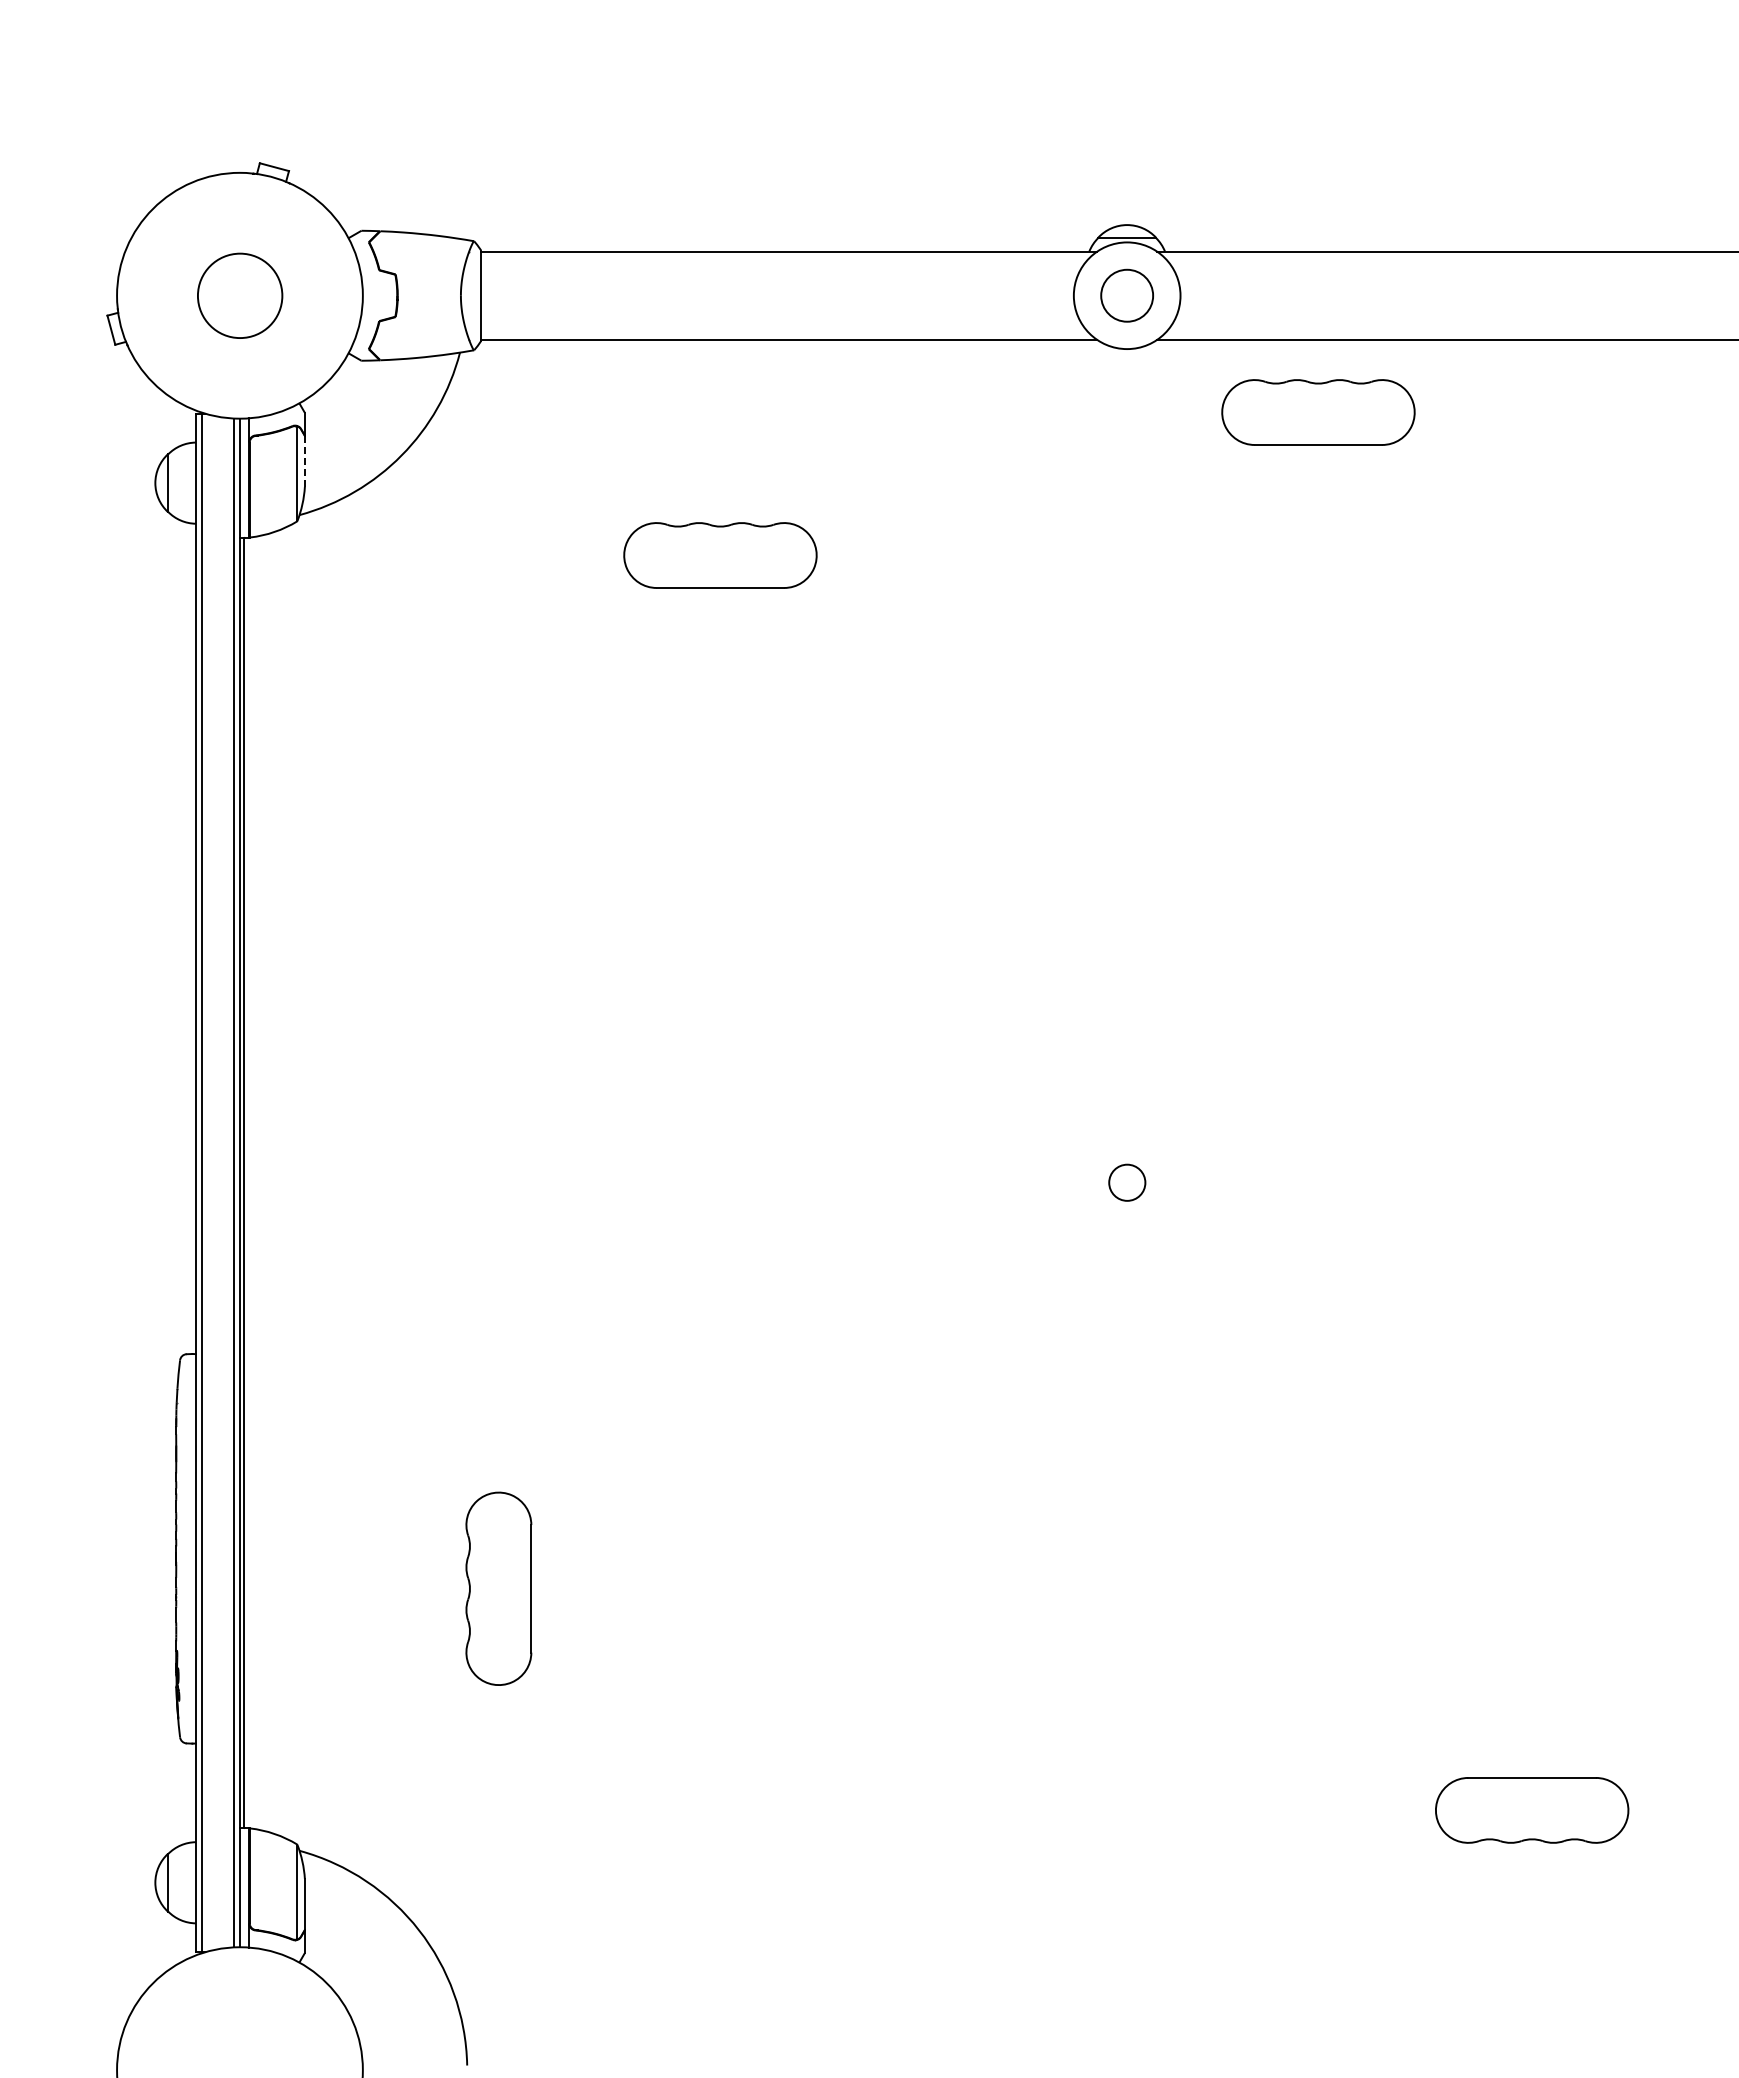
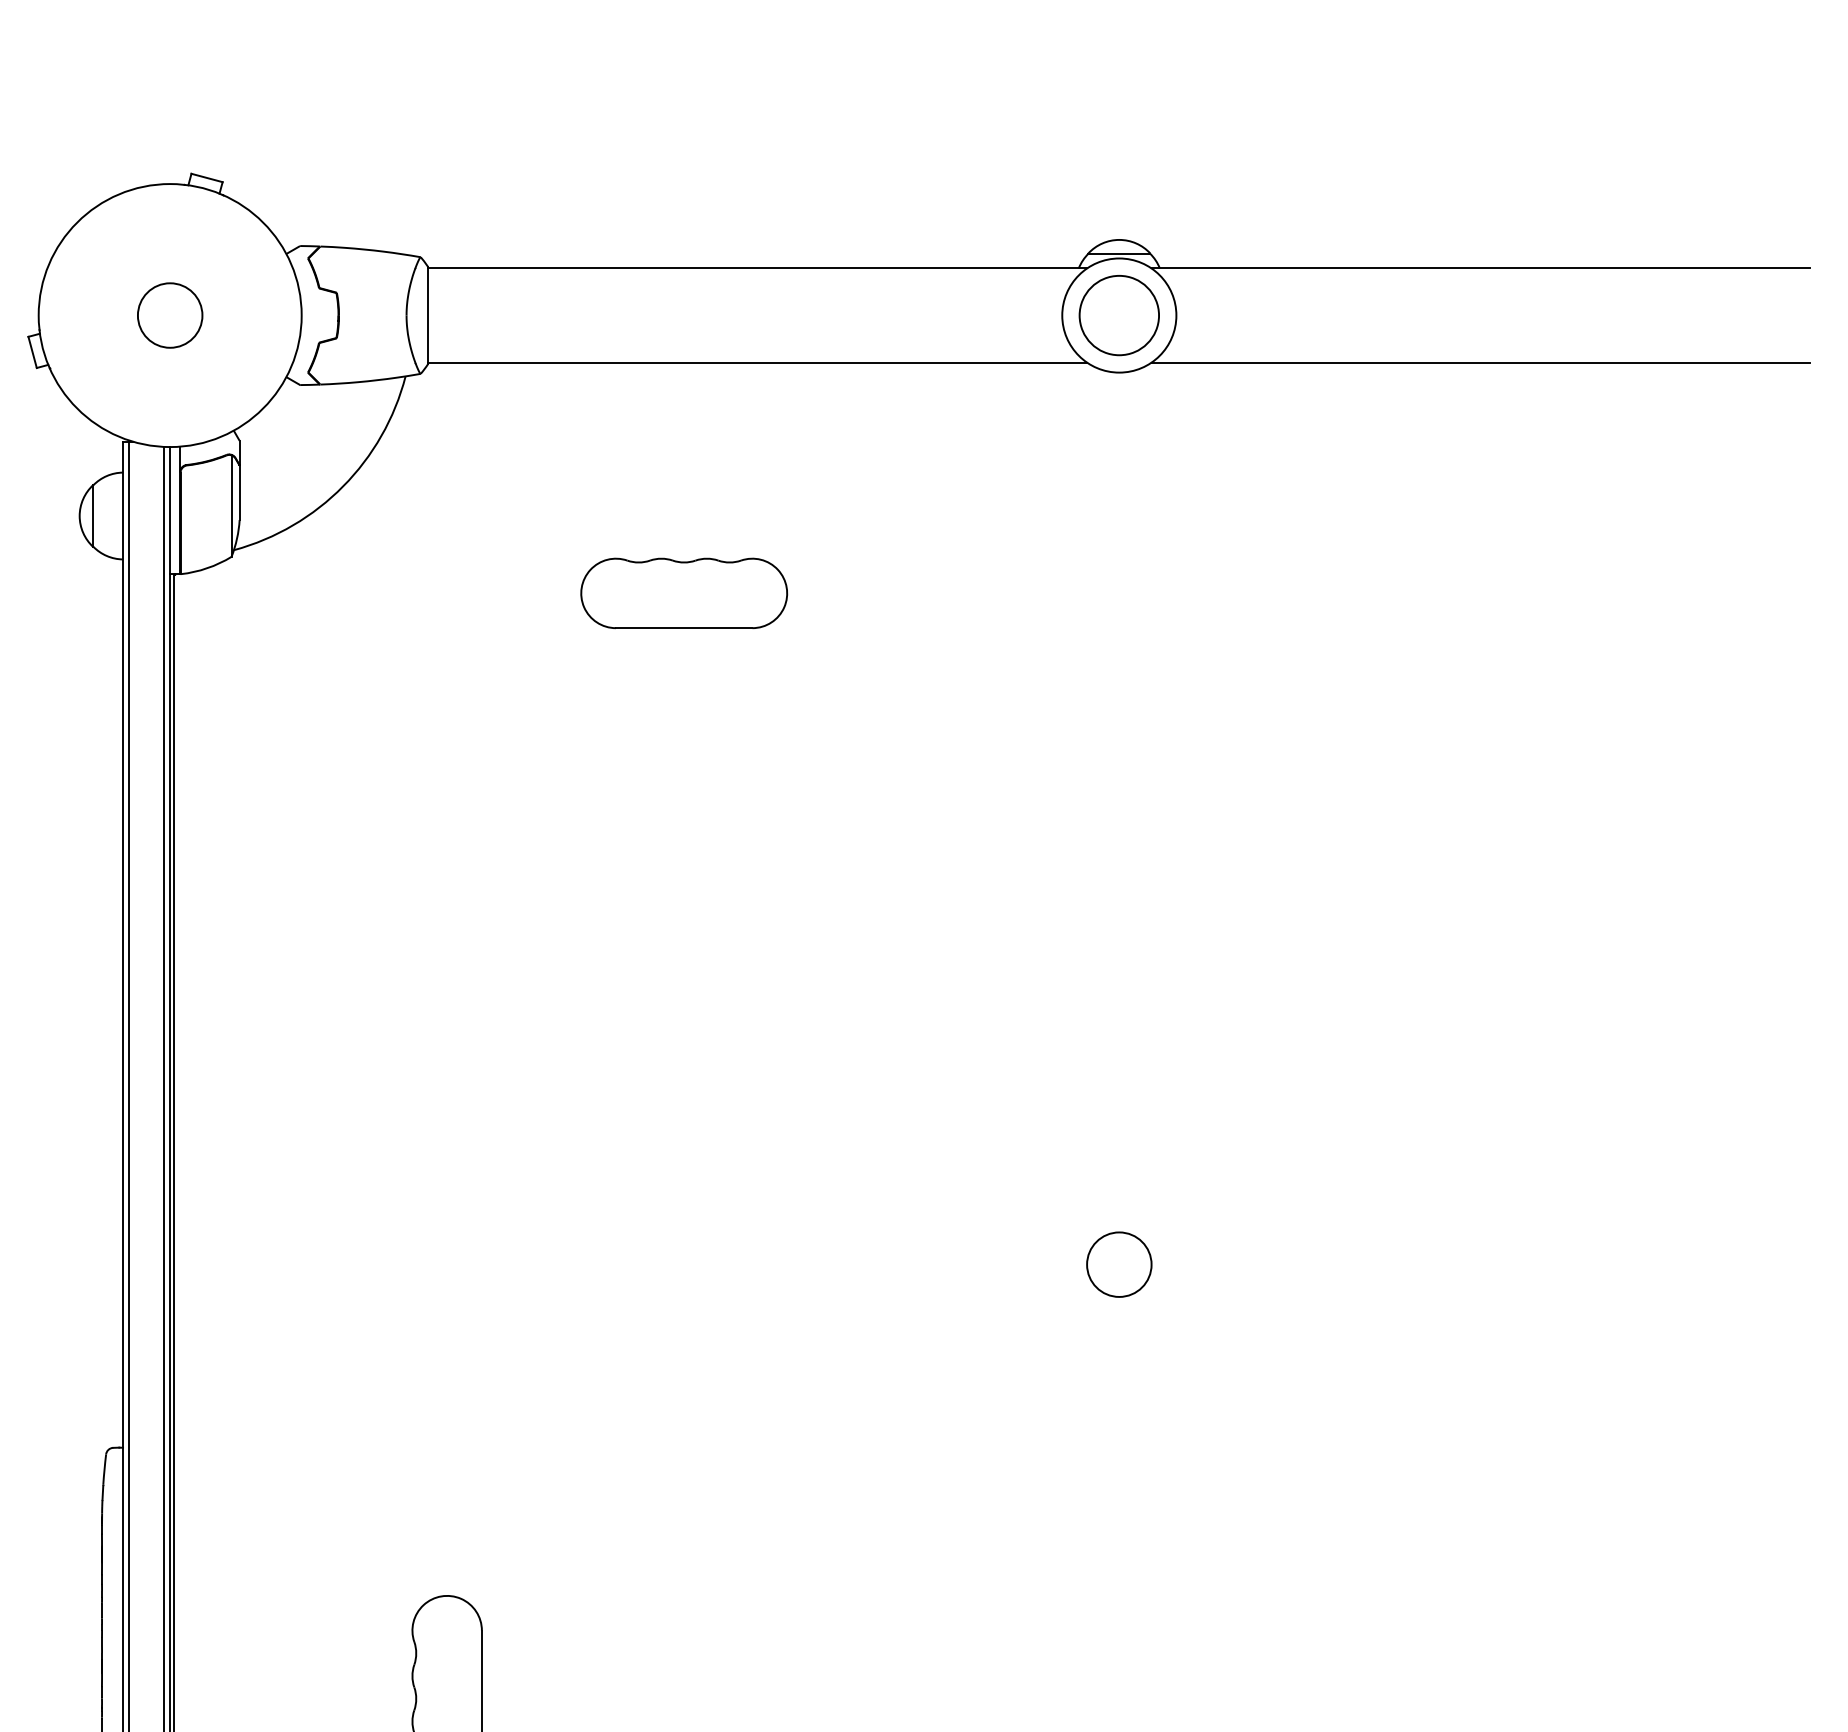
circle: (239, 295) -> (169, 315), size x0.71
circle: (1127, 295) -> (1119, 315), size x1.43
part: (1318, 412) -> (1324, 440), removed
line: (304, 460) -> (239, 491), dashed -> solid
circle: (1127, 1182) -> (1119, 1264), size x1.67

